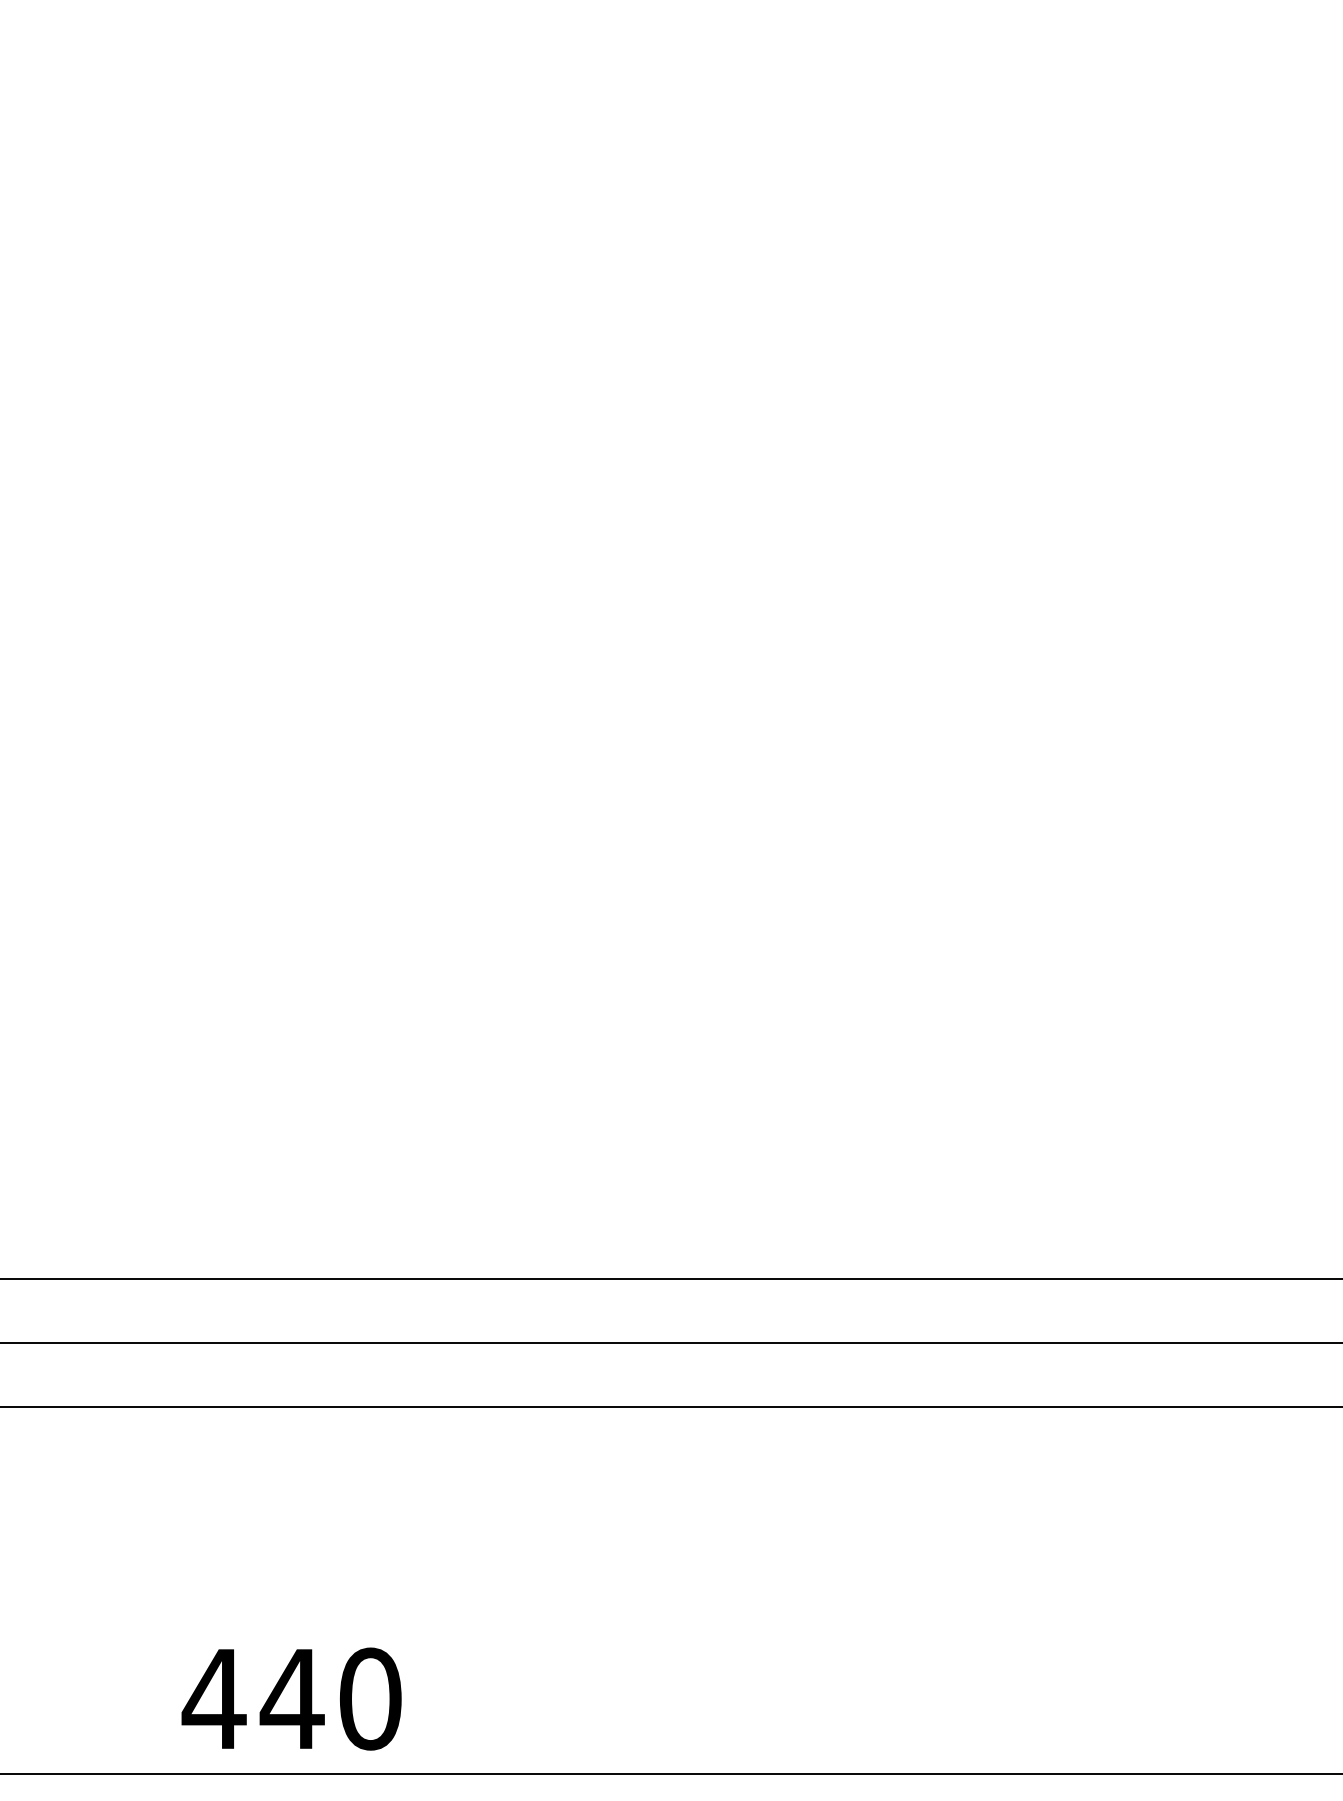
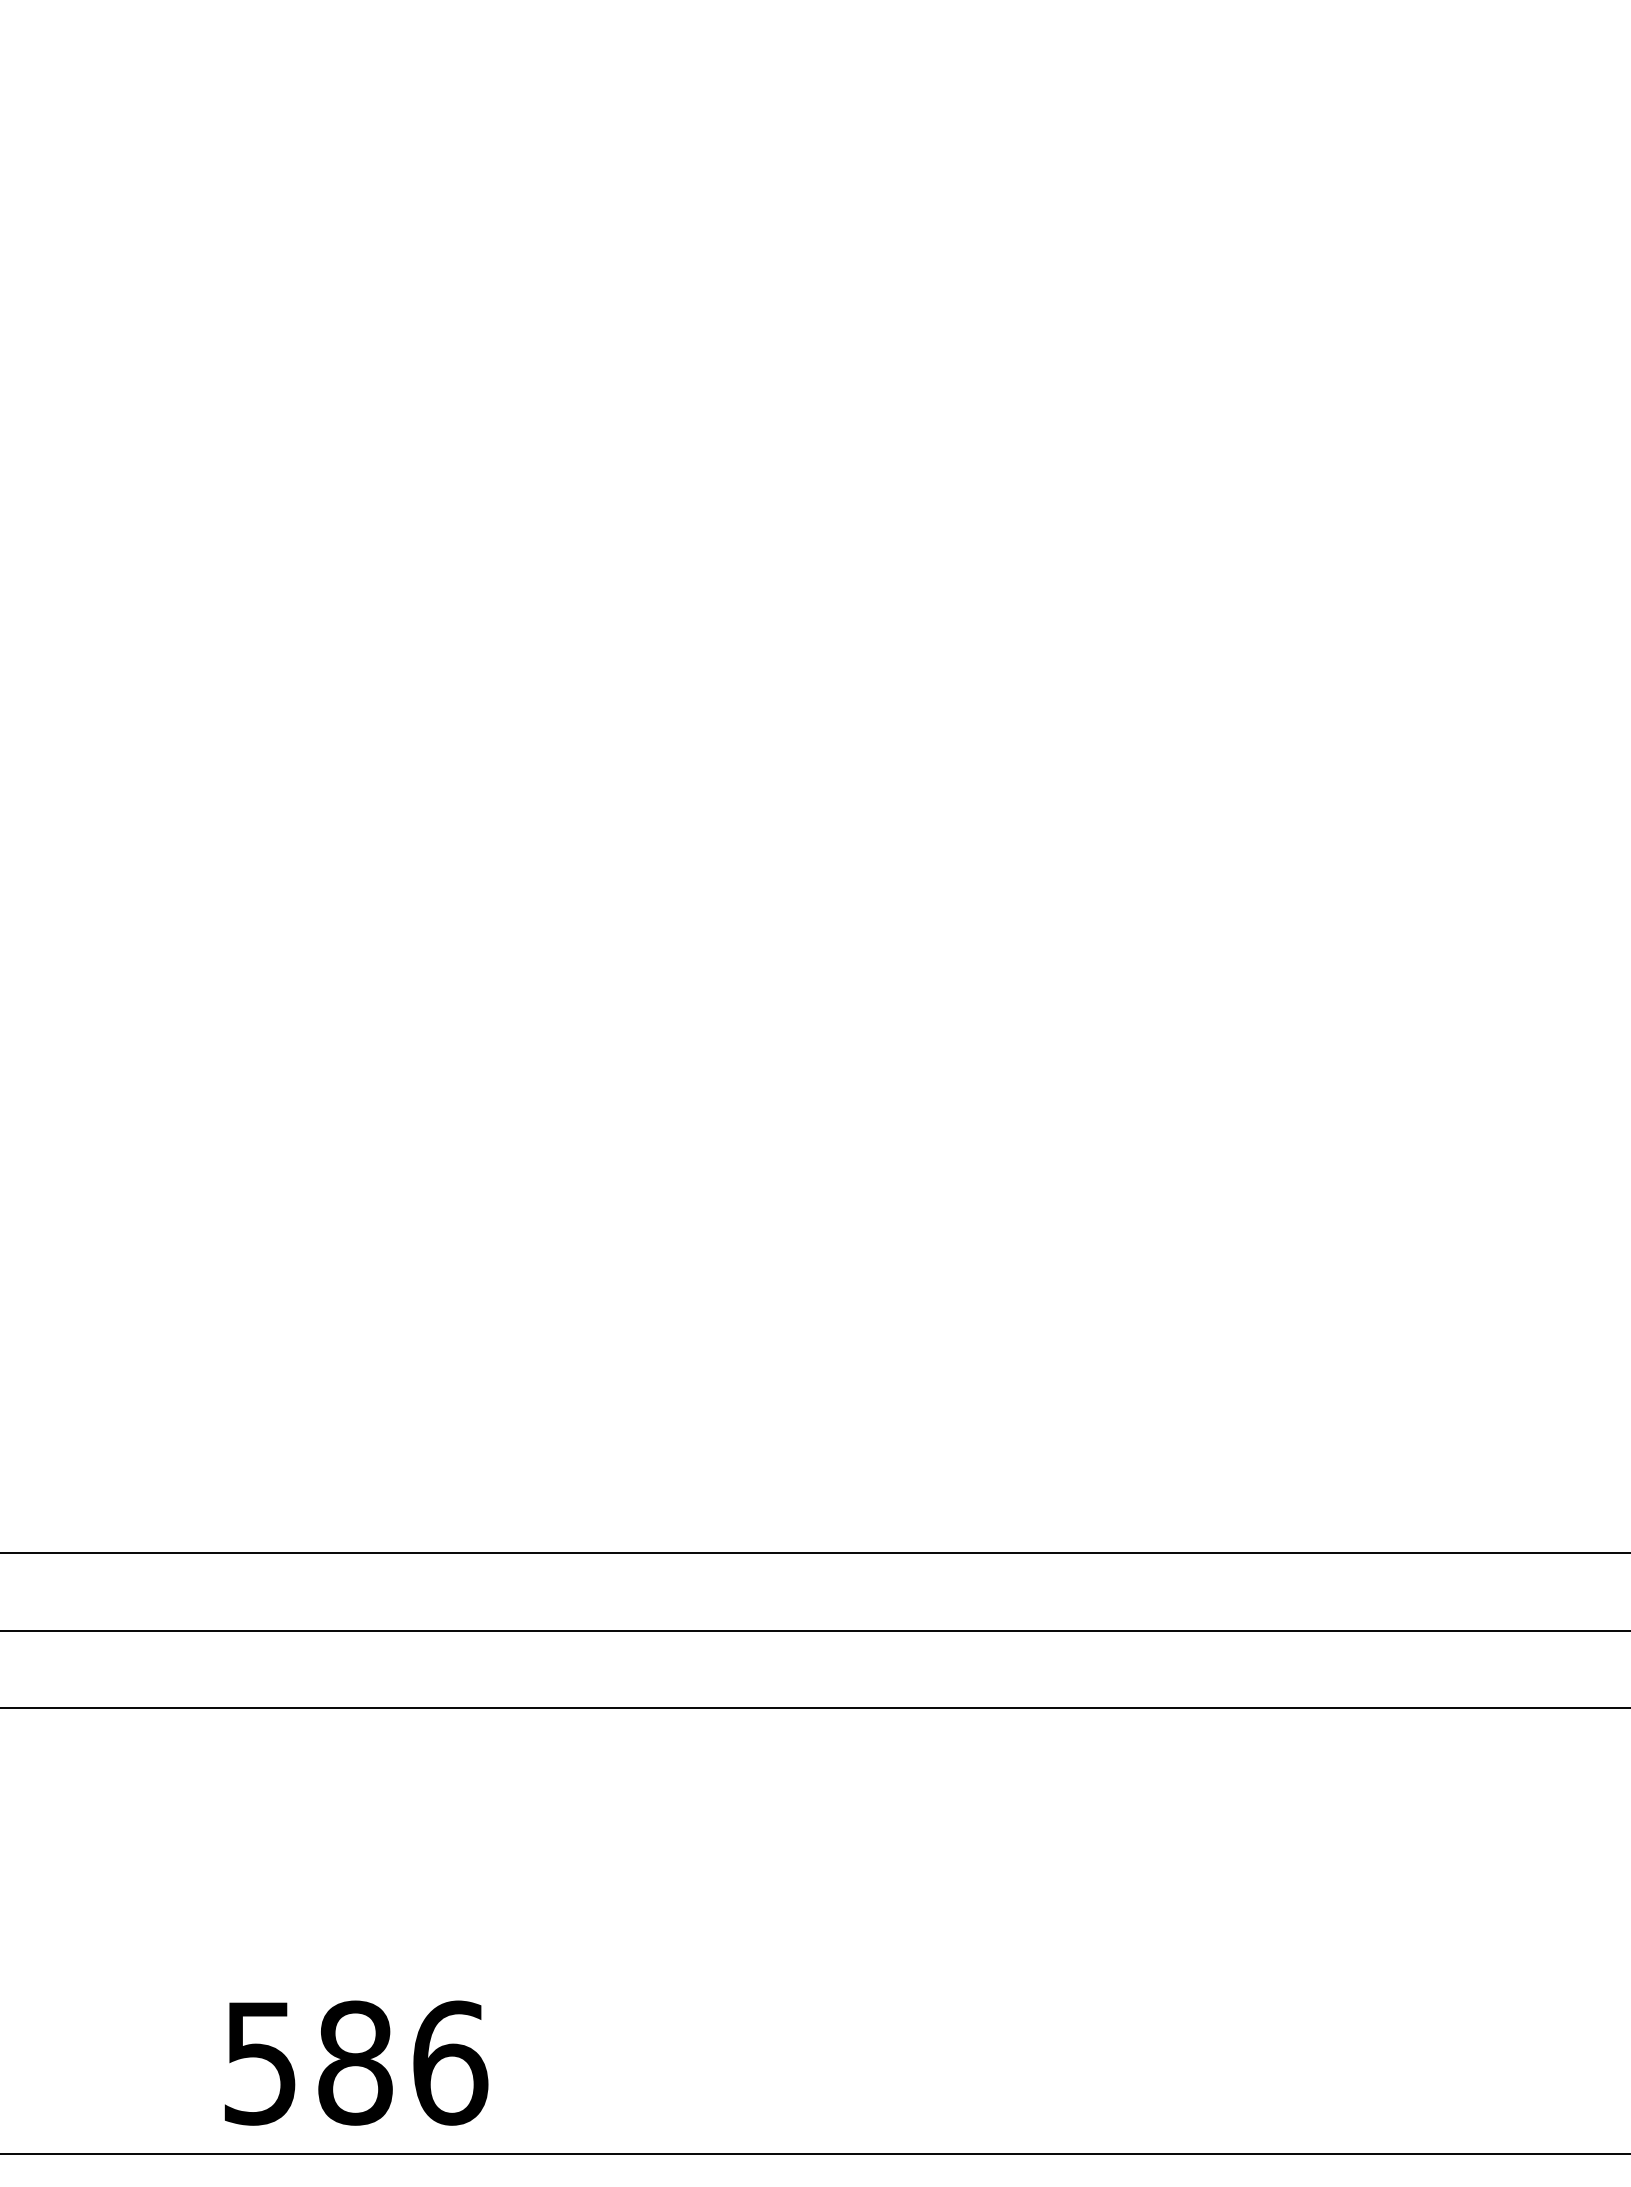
text: (291, 1698) -> (354, 2062), 440 -> 586

